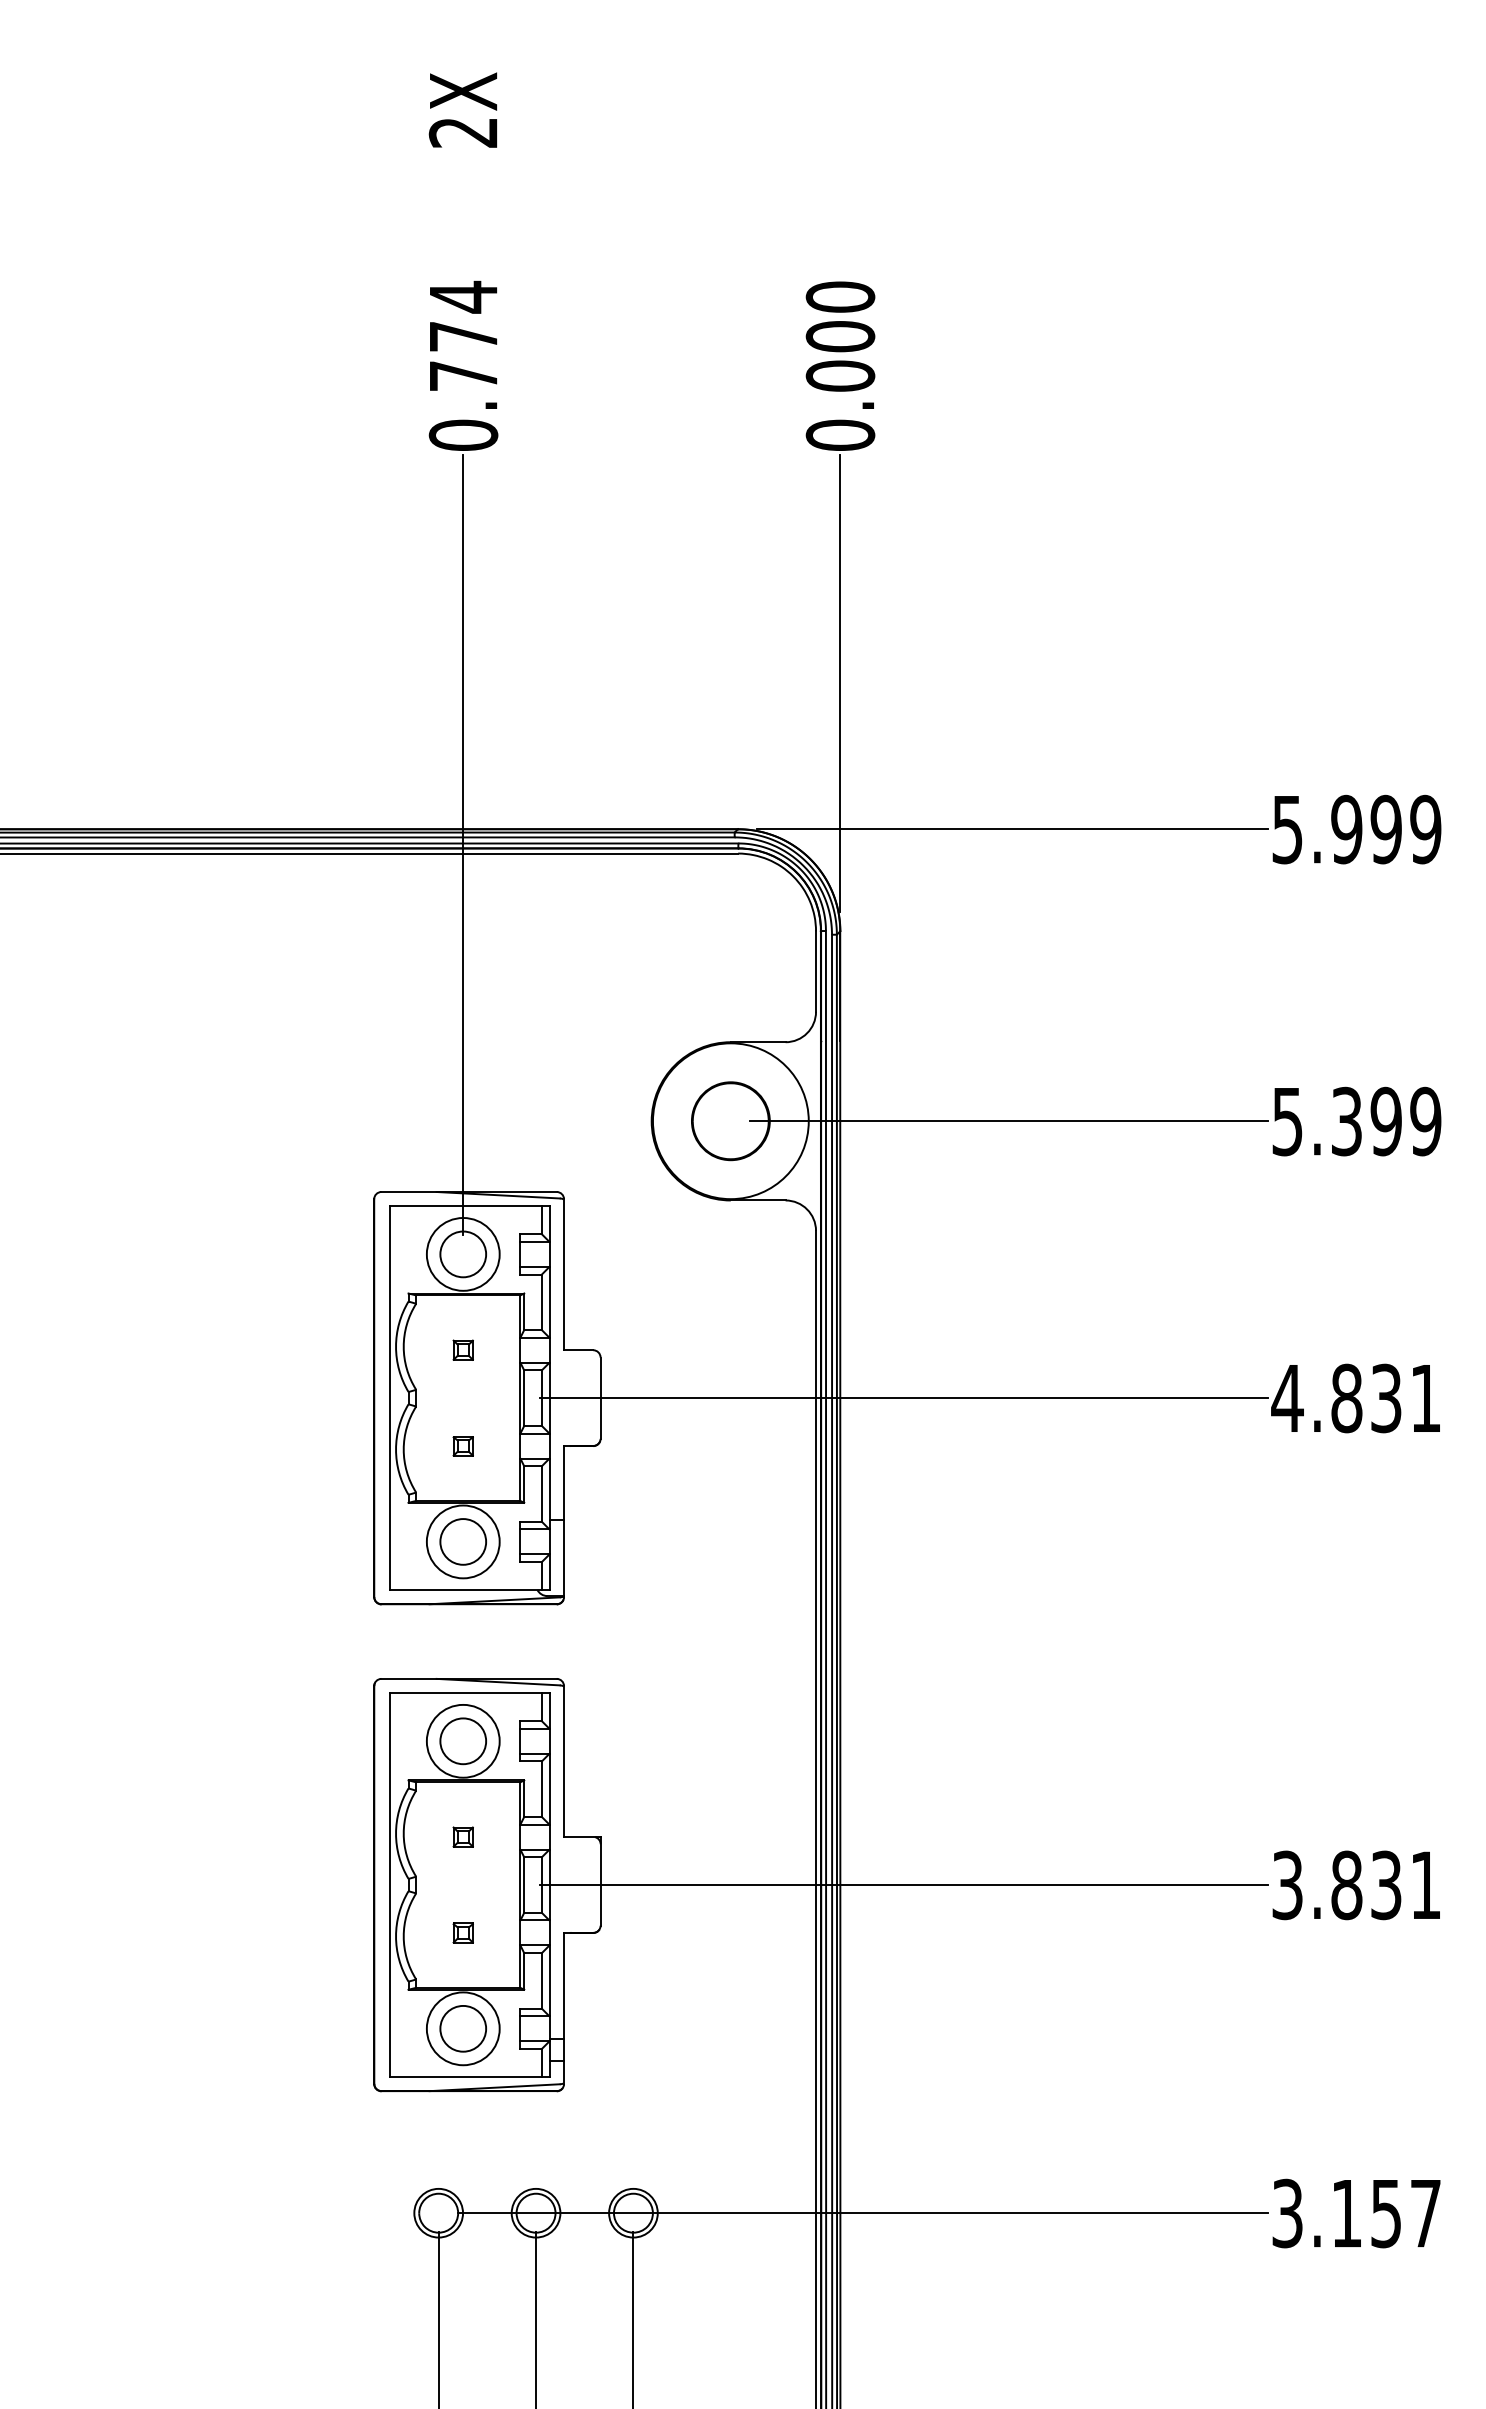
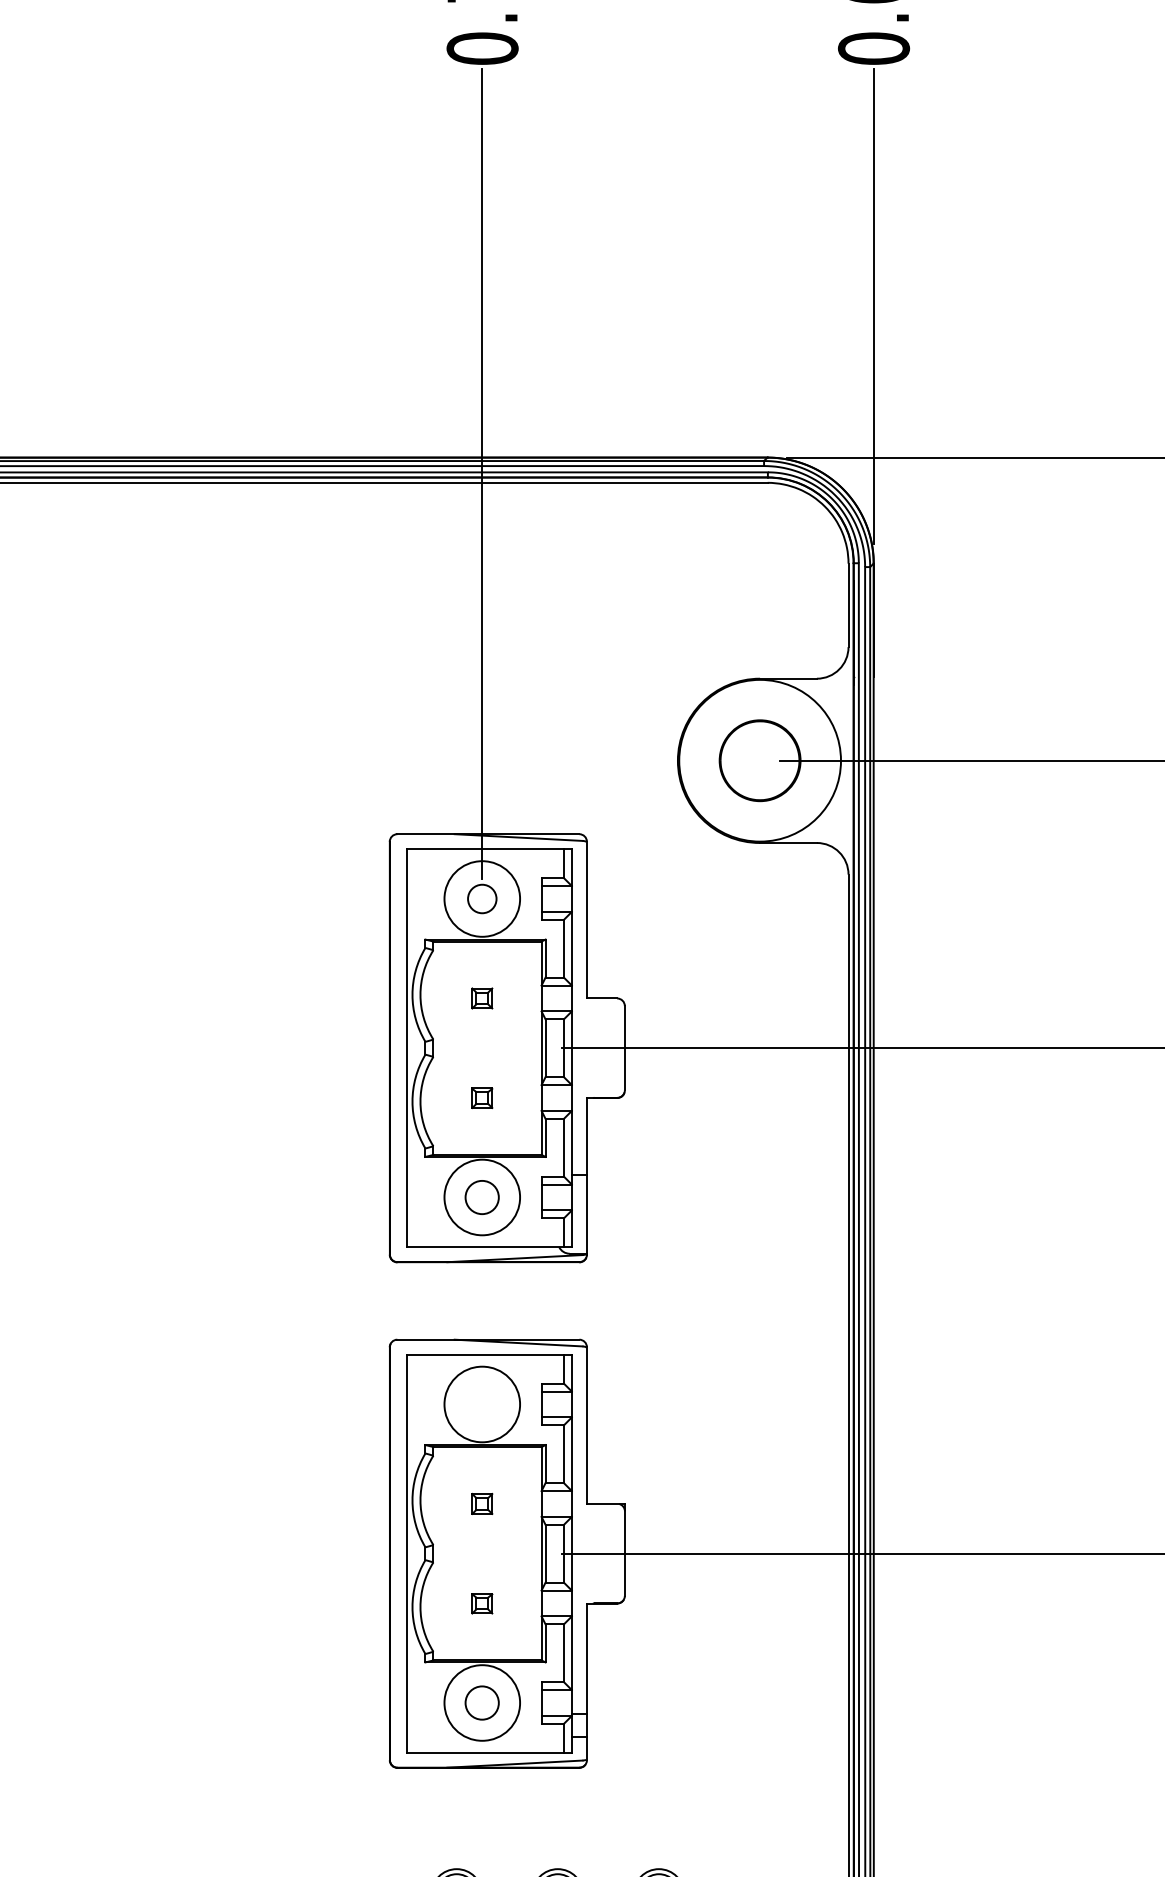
circle: (463, 1254) -> (482, 899), size x0.6
circle: (462, 1541) -> (481, 1197), size x0.7
circle: (462, 1741) -> (481, 1404), removed
circle: (462, 2028) -> (481, 1702), size x0.7

